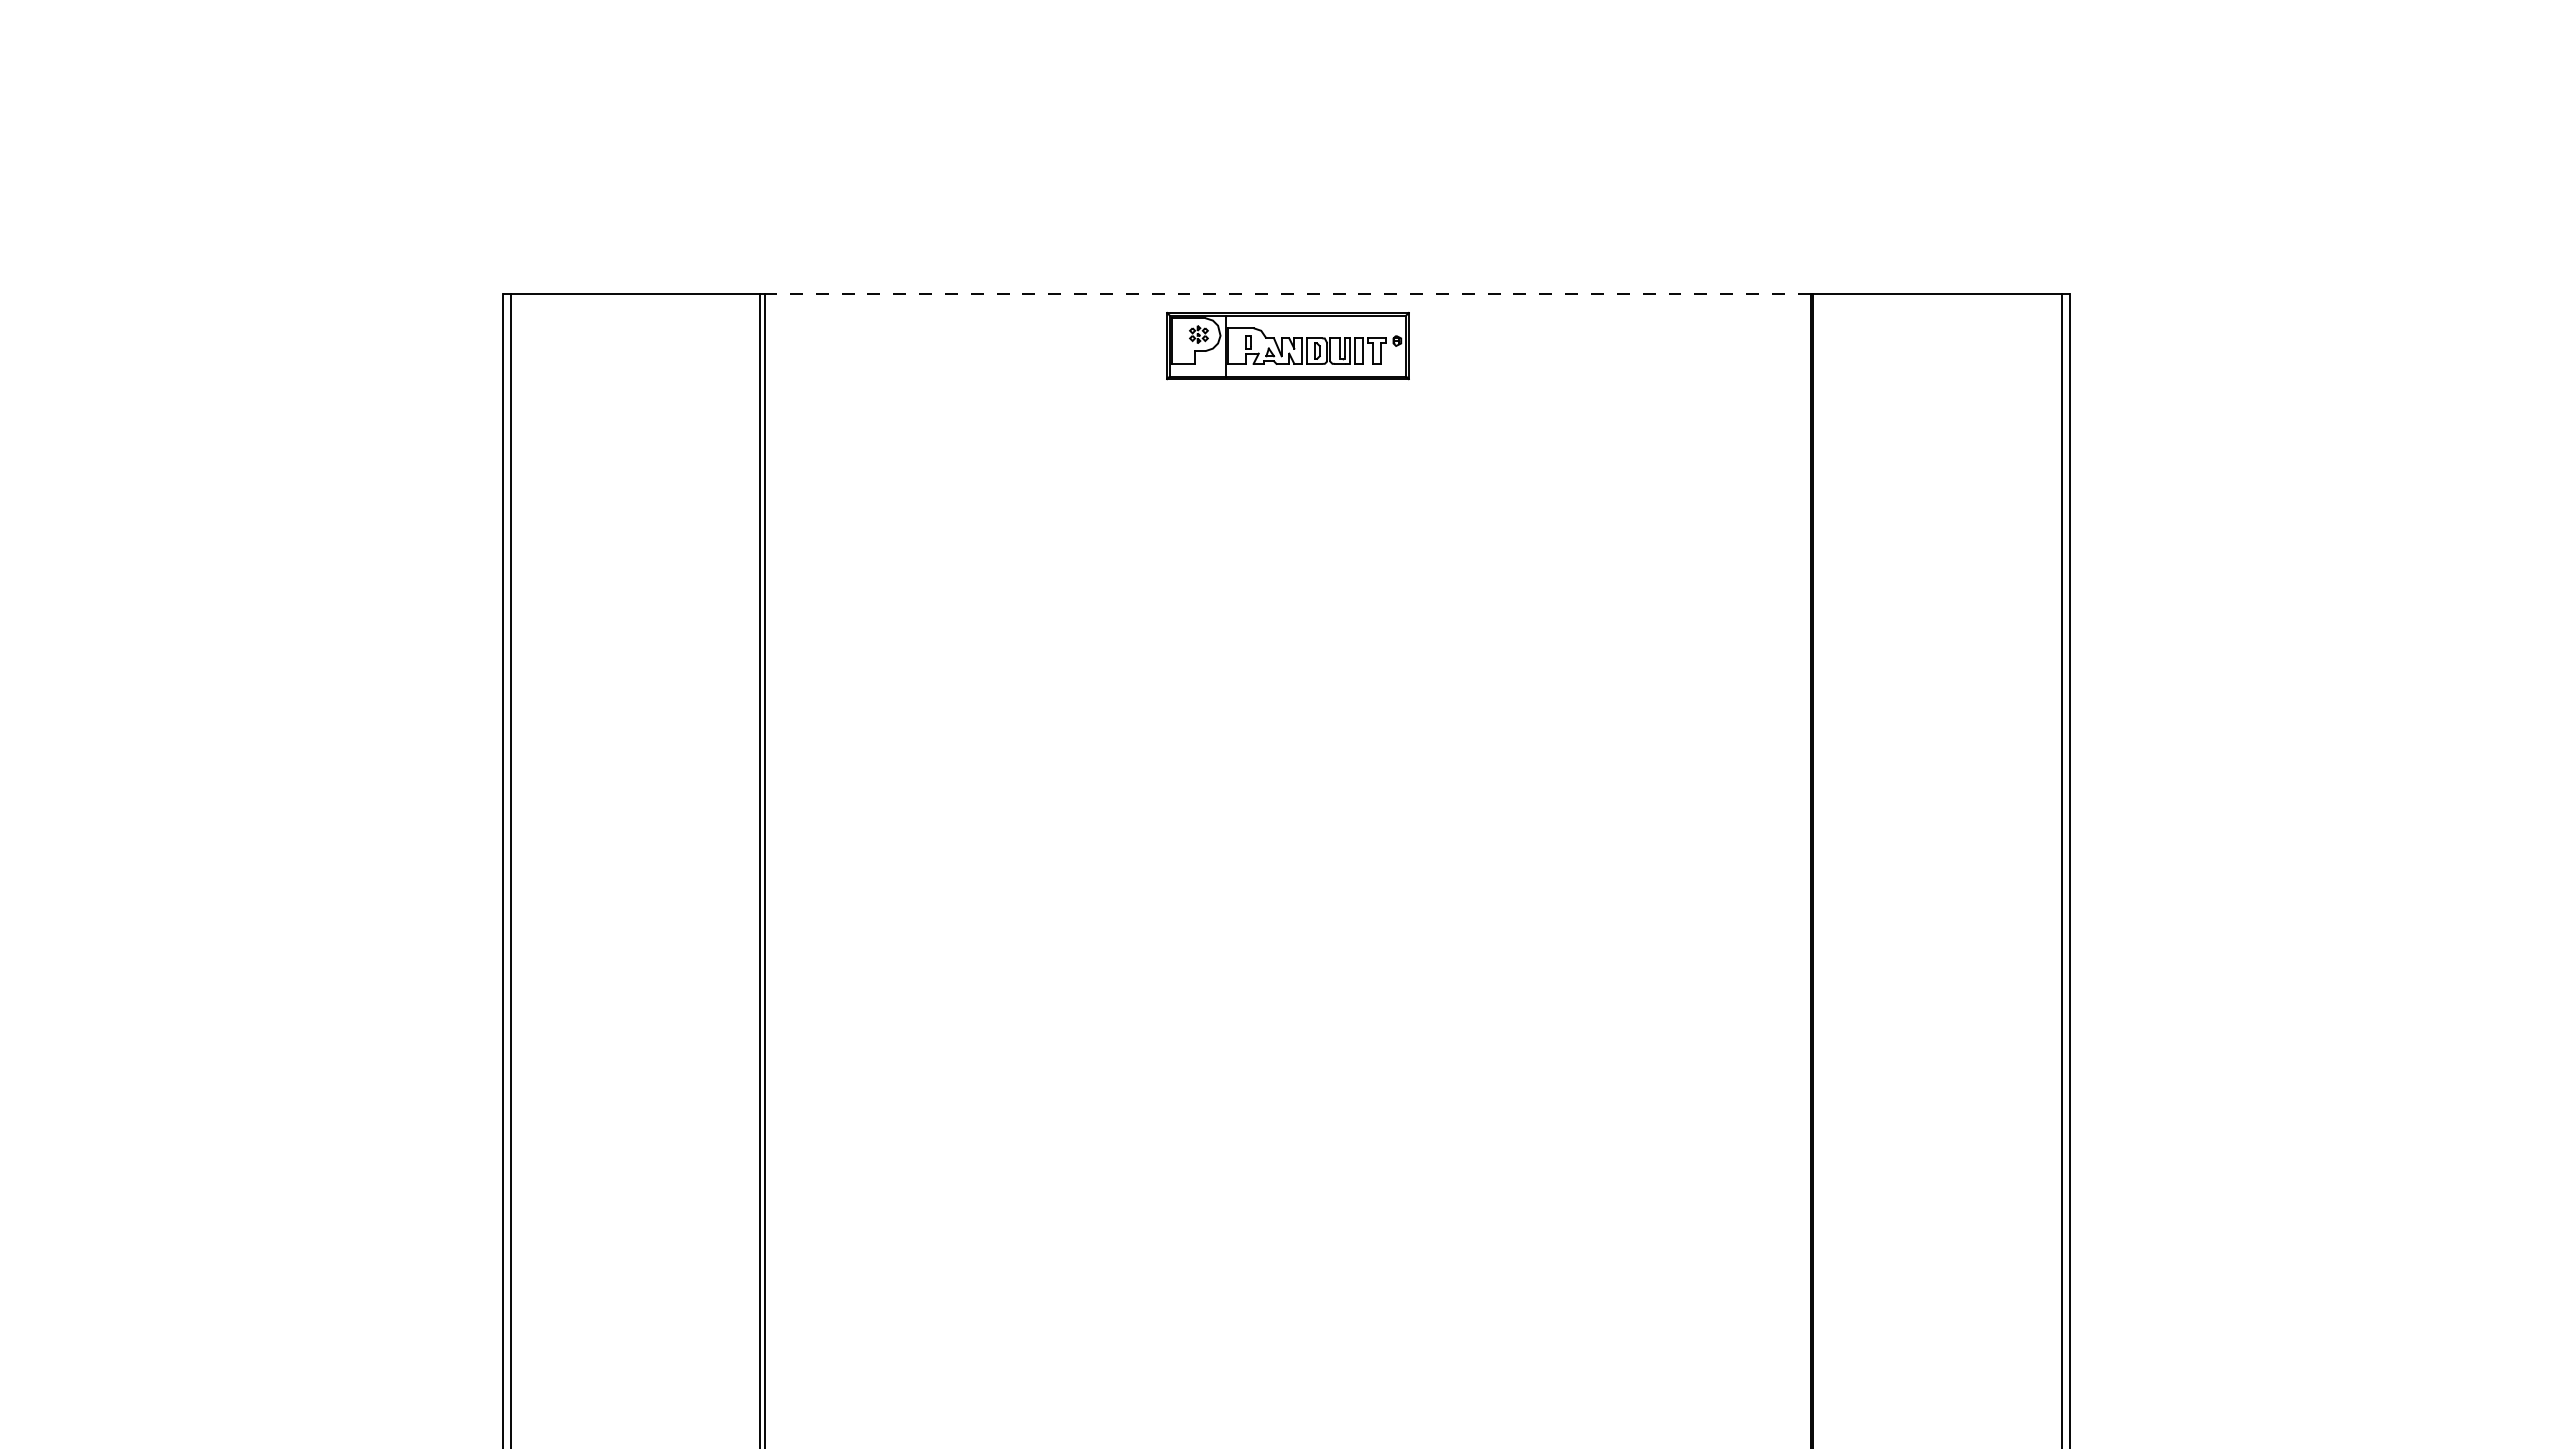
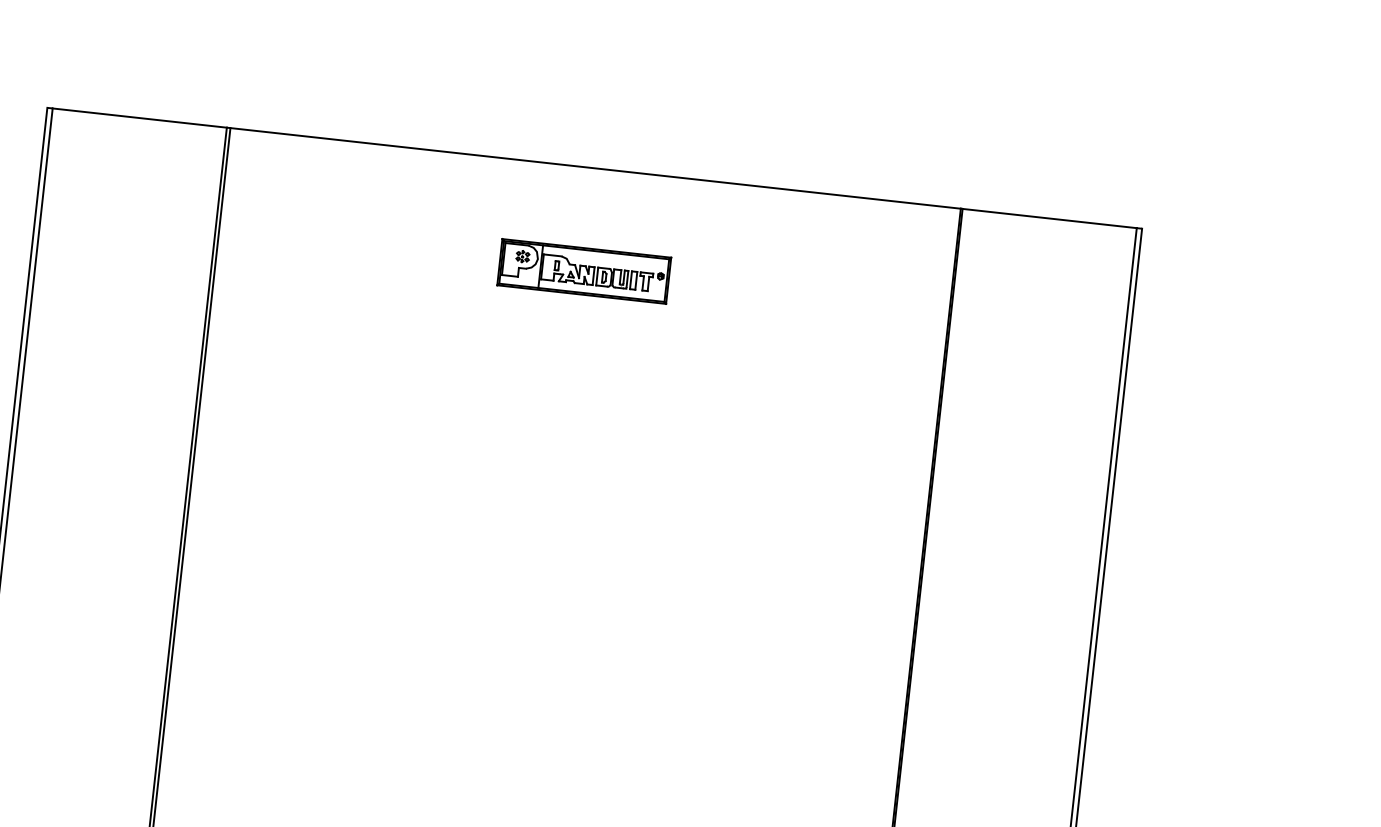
line: (1288, 293) -> (595, 168), dashed -> solid
part: (1287, 345) -> (583, 271), moved

